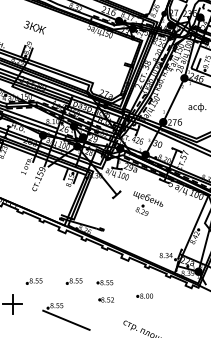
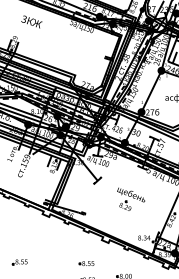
text: (34, 27) -> (31, 21), moved
part: (148, 203) -> (131, 199), moved
part: (73, 281) -> (56, 262), removed

